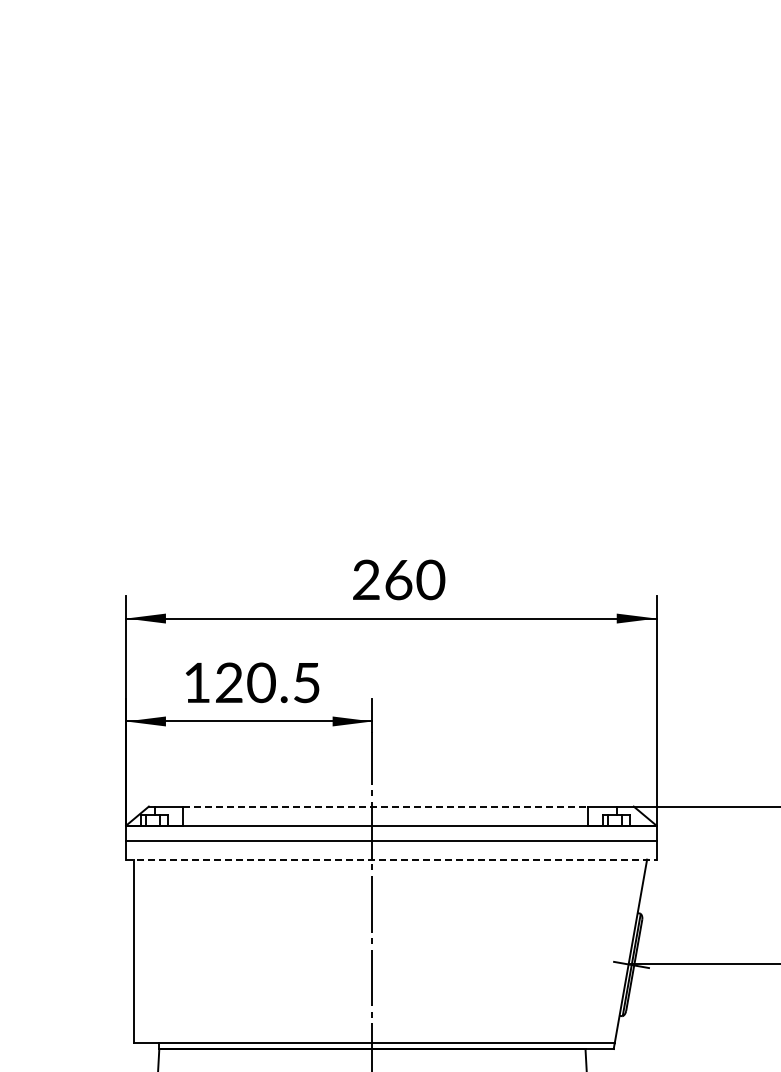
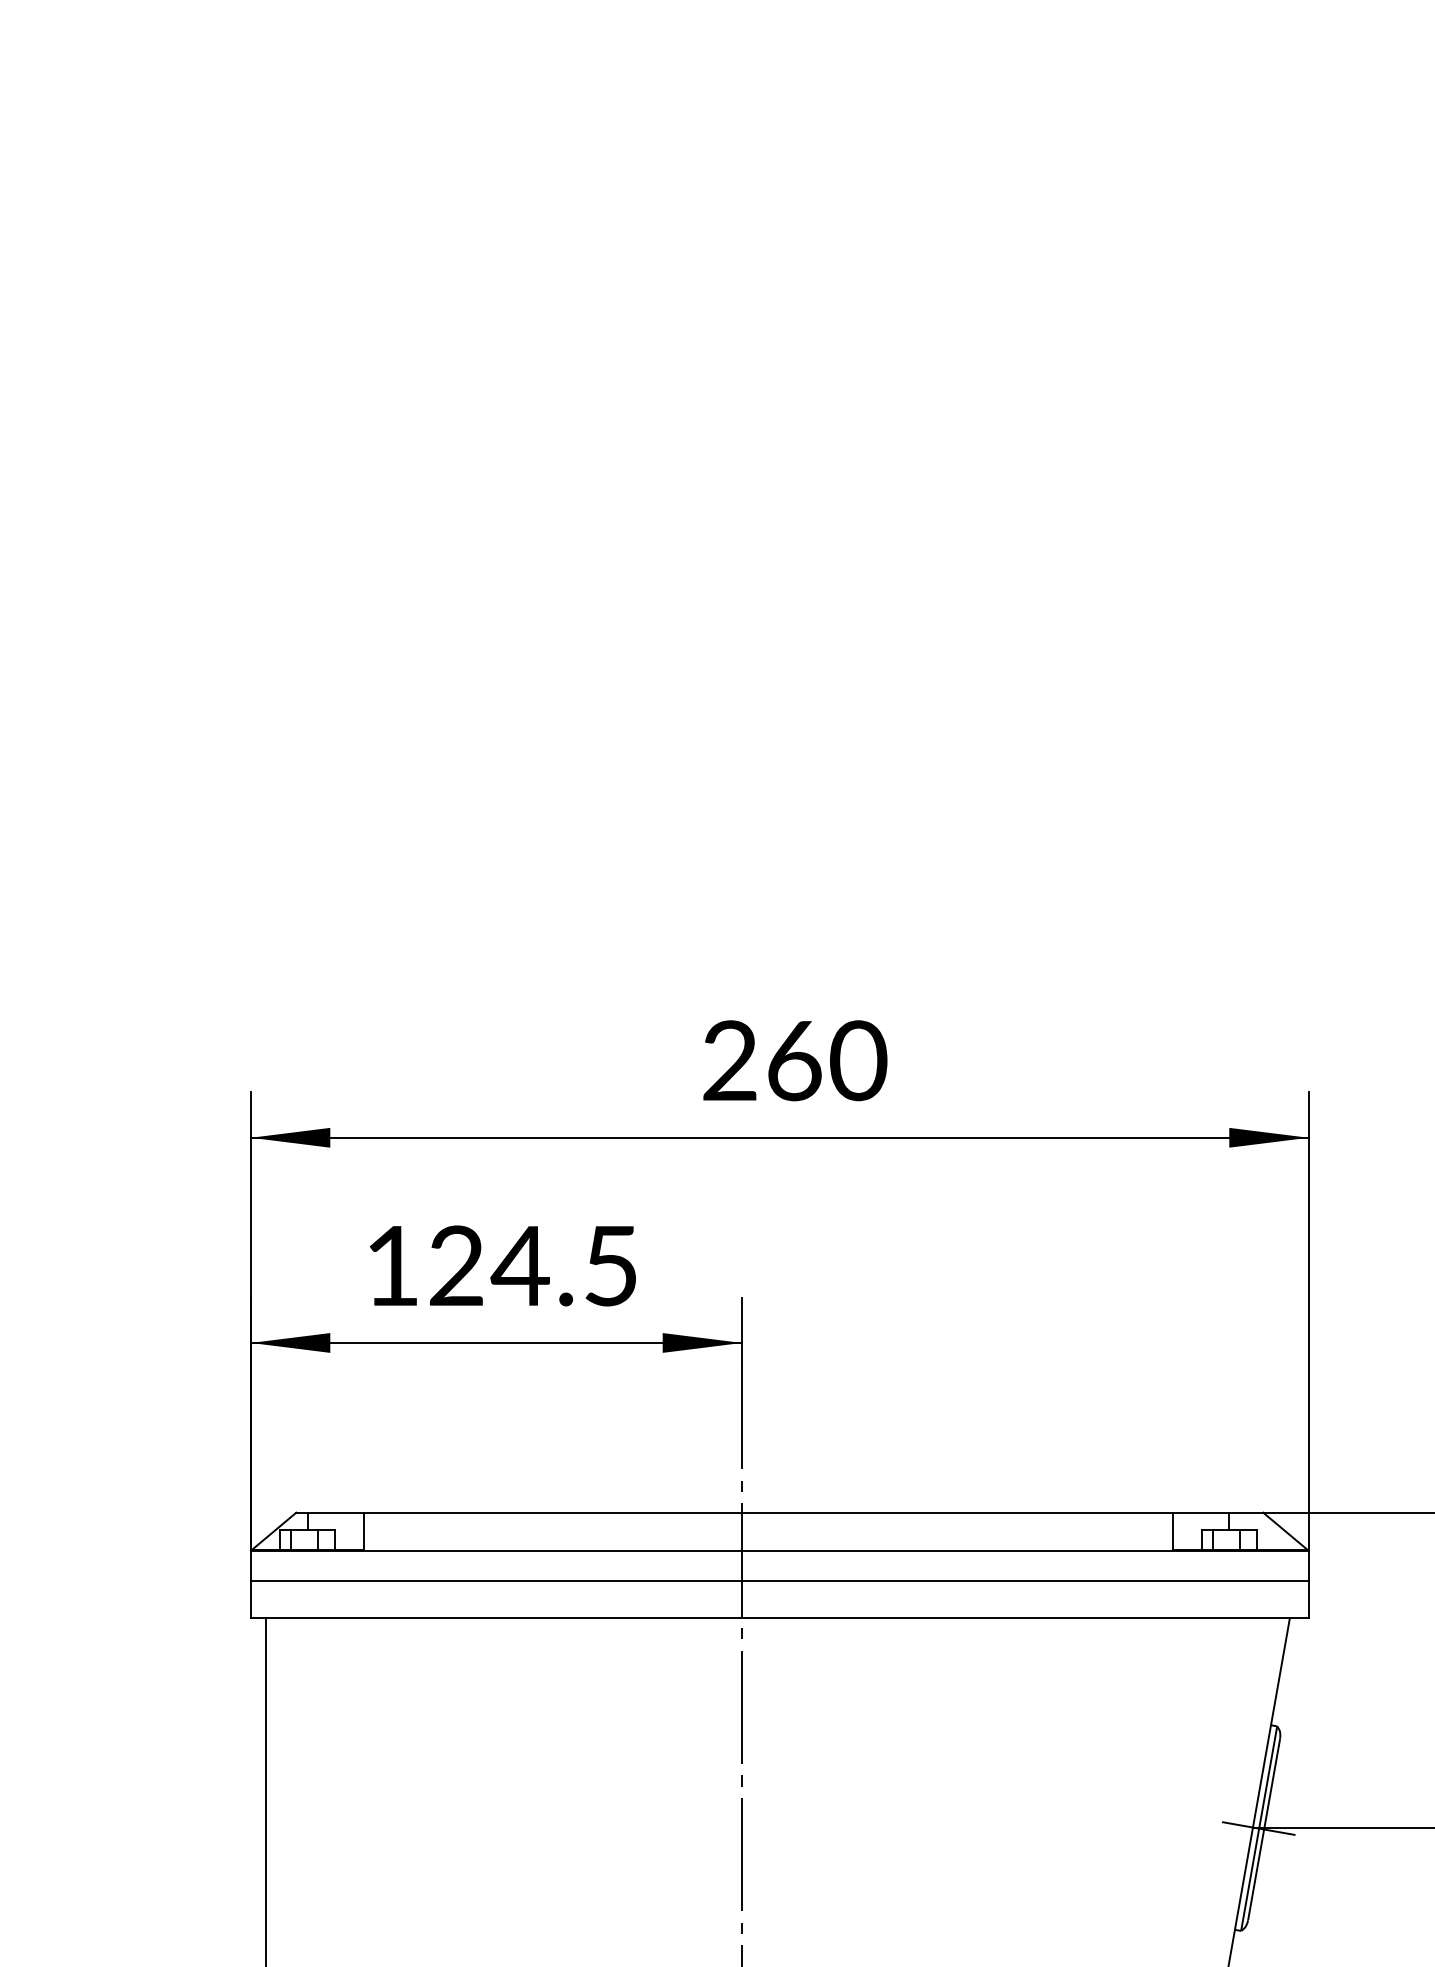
text: (261, 682) -> (520, 1265), 120.5 -> 124.5
line: (385, 806) -> (768, 1512), dashed -> solid
line: (391, 859) -> (780, 1618), dashed -> solid

